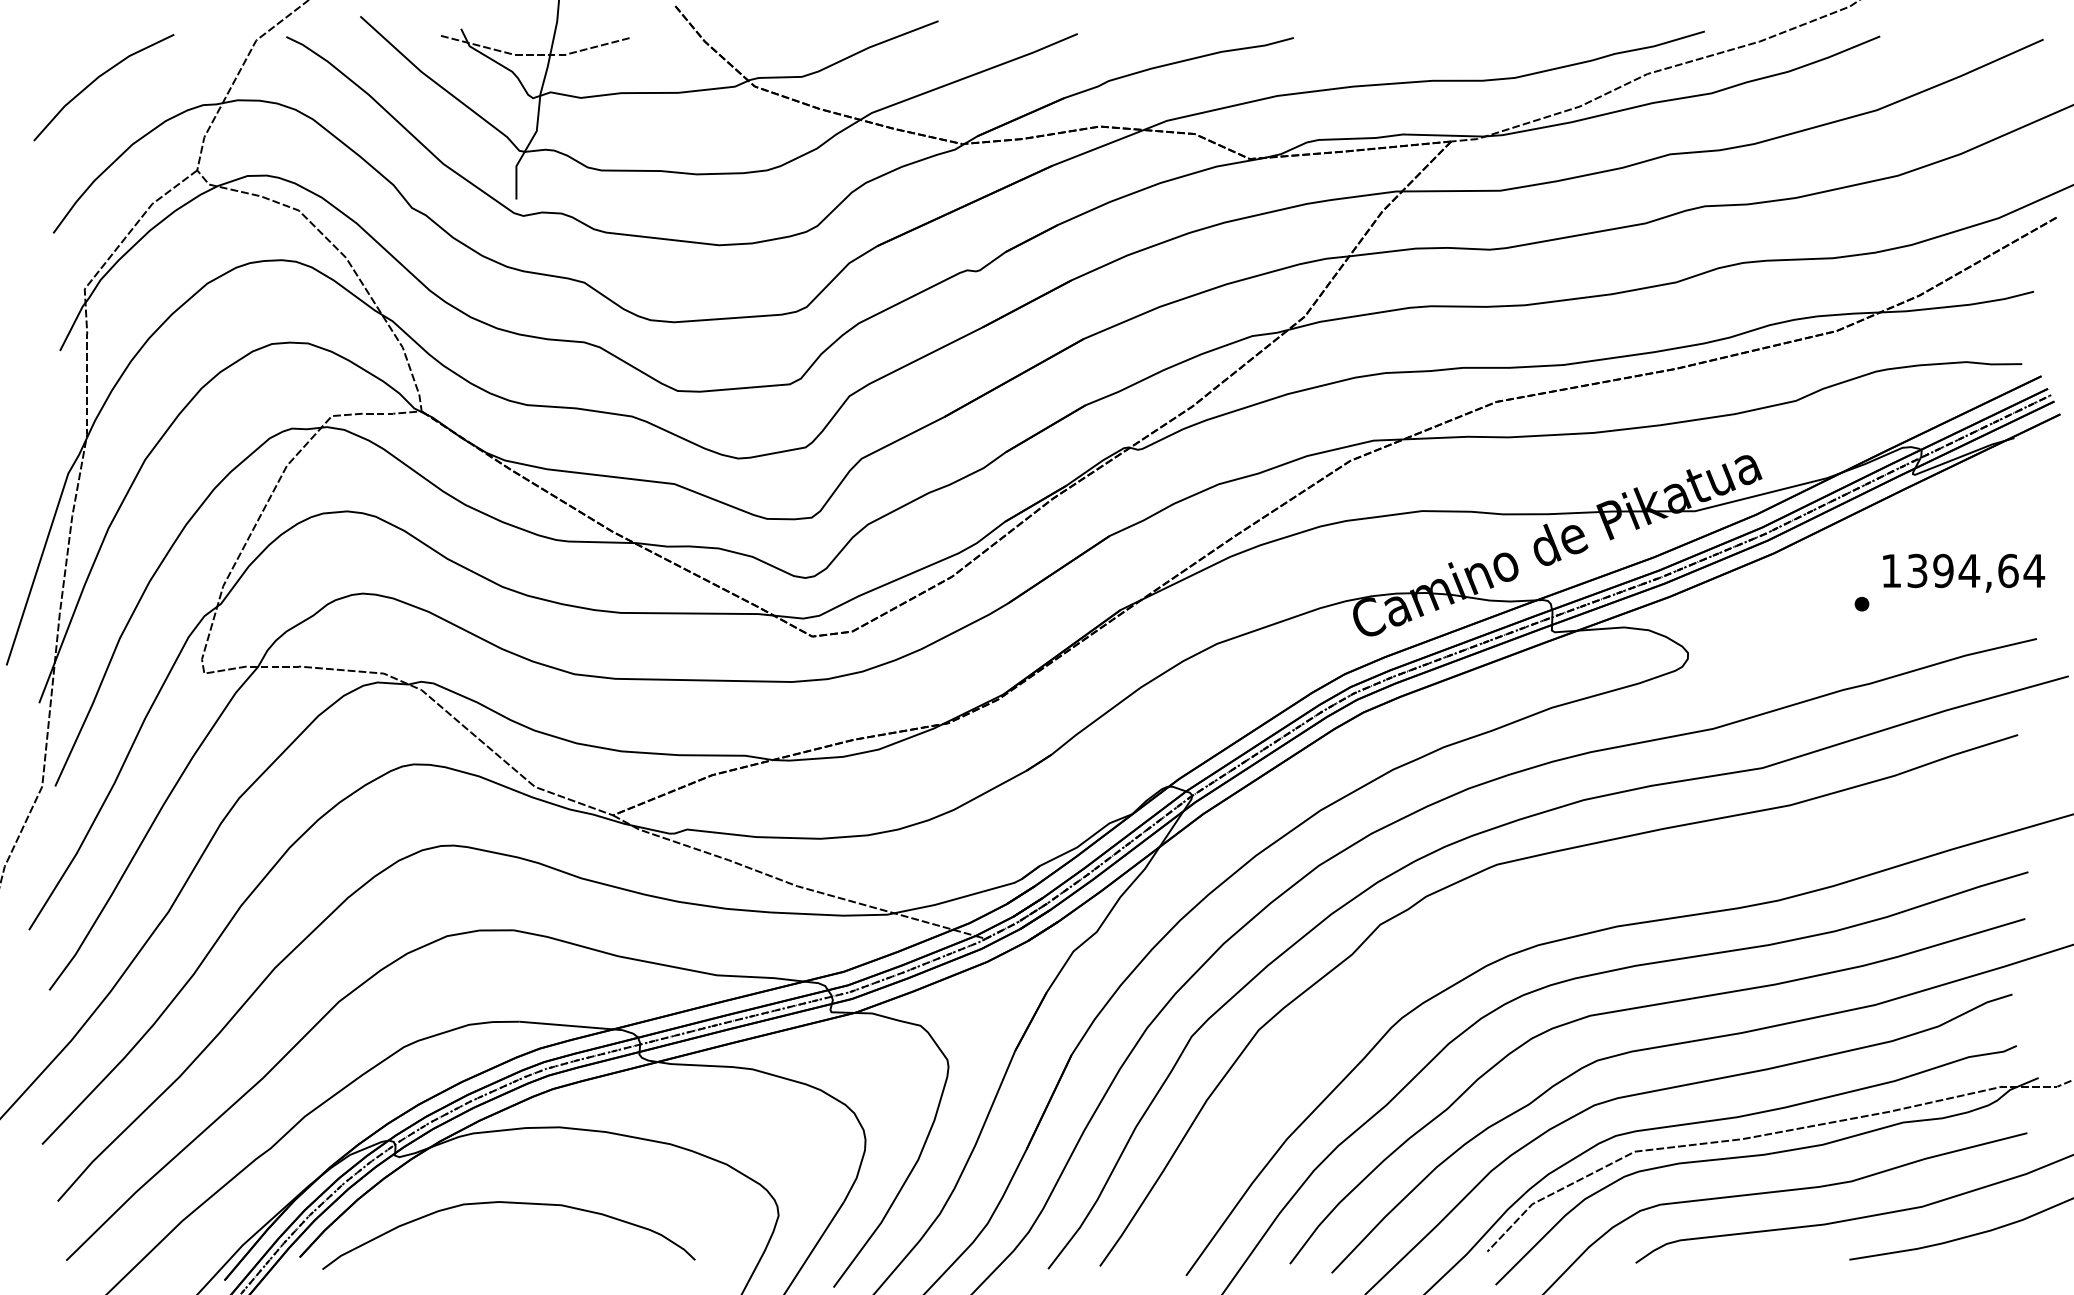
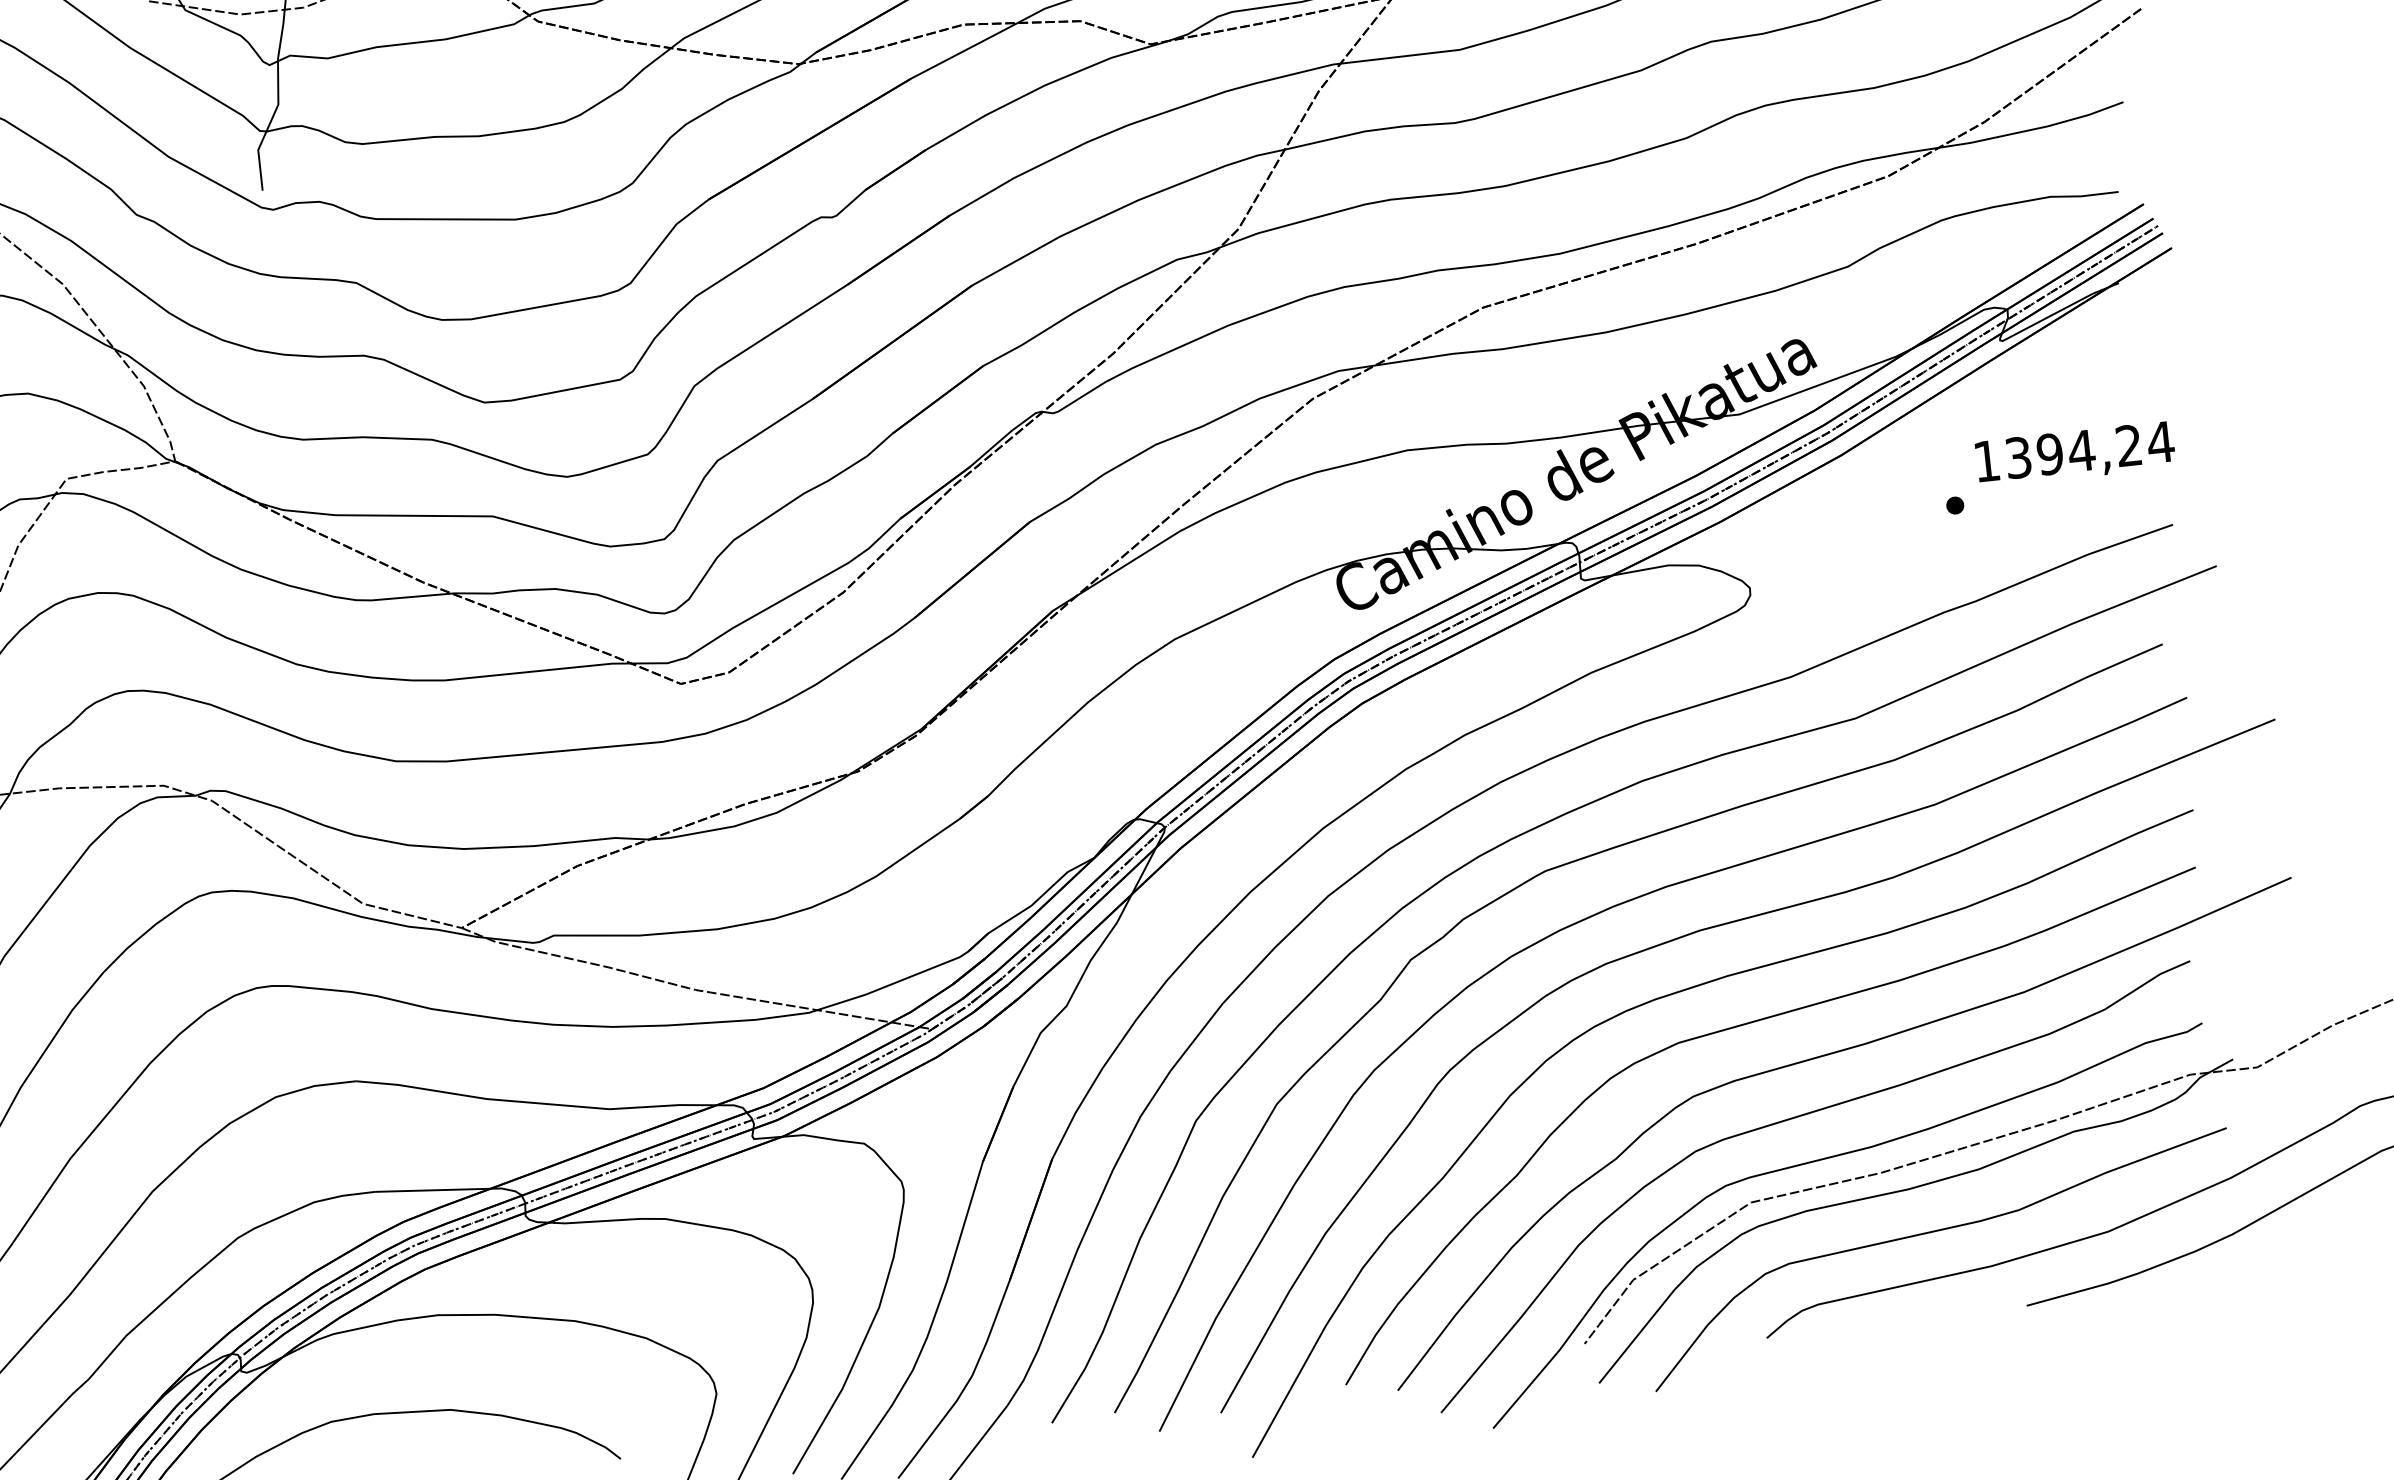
text: (2008, 570) -> (2129, 445), 1394,64 -> 1394,24
curve: (1540, 903) -> (1603, 912), added

